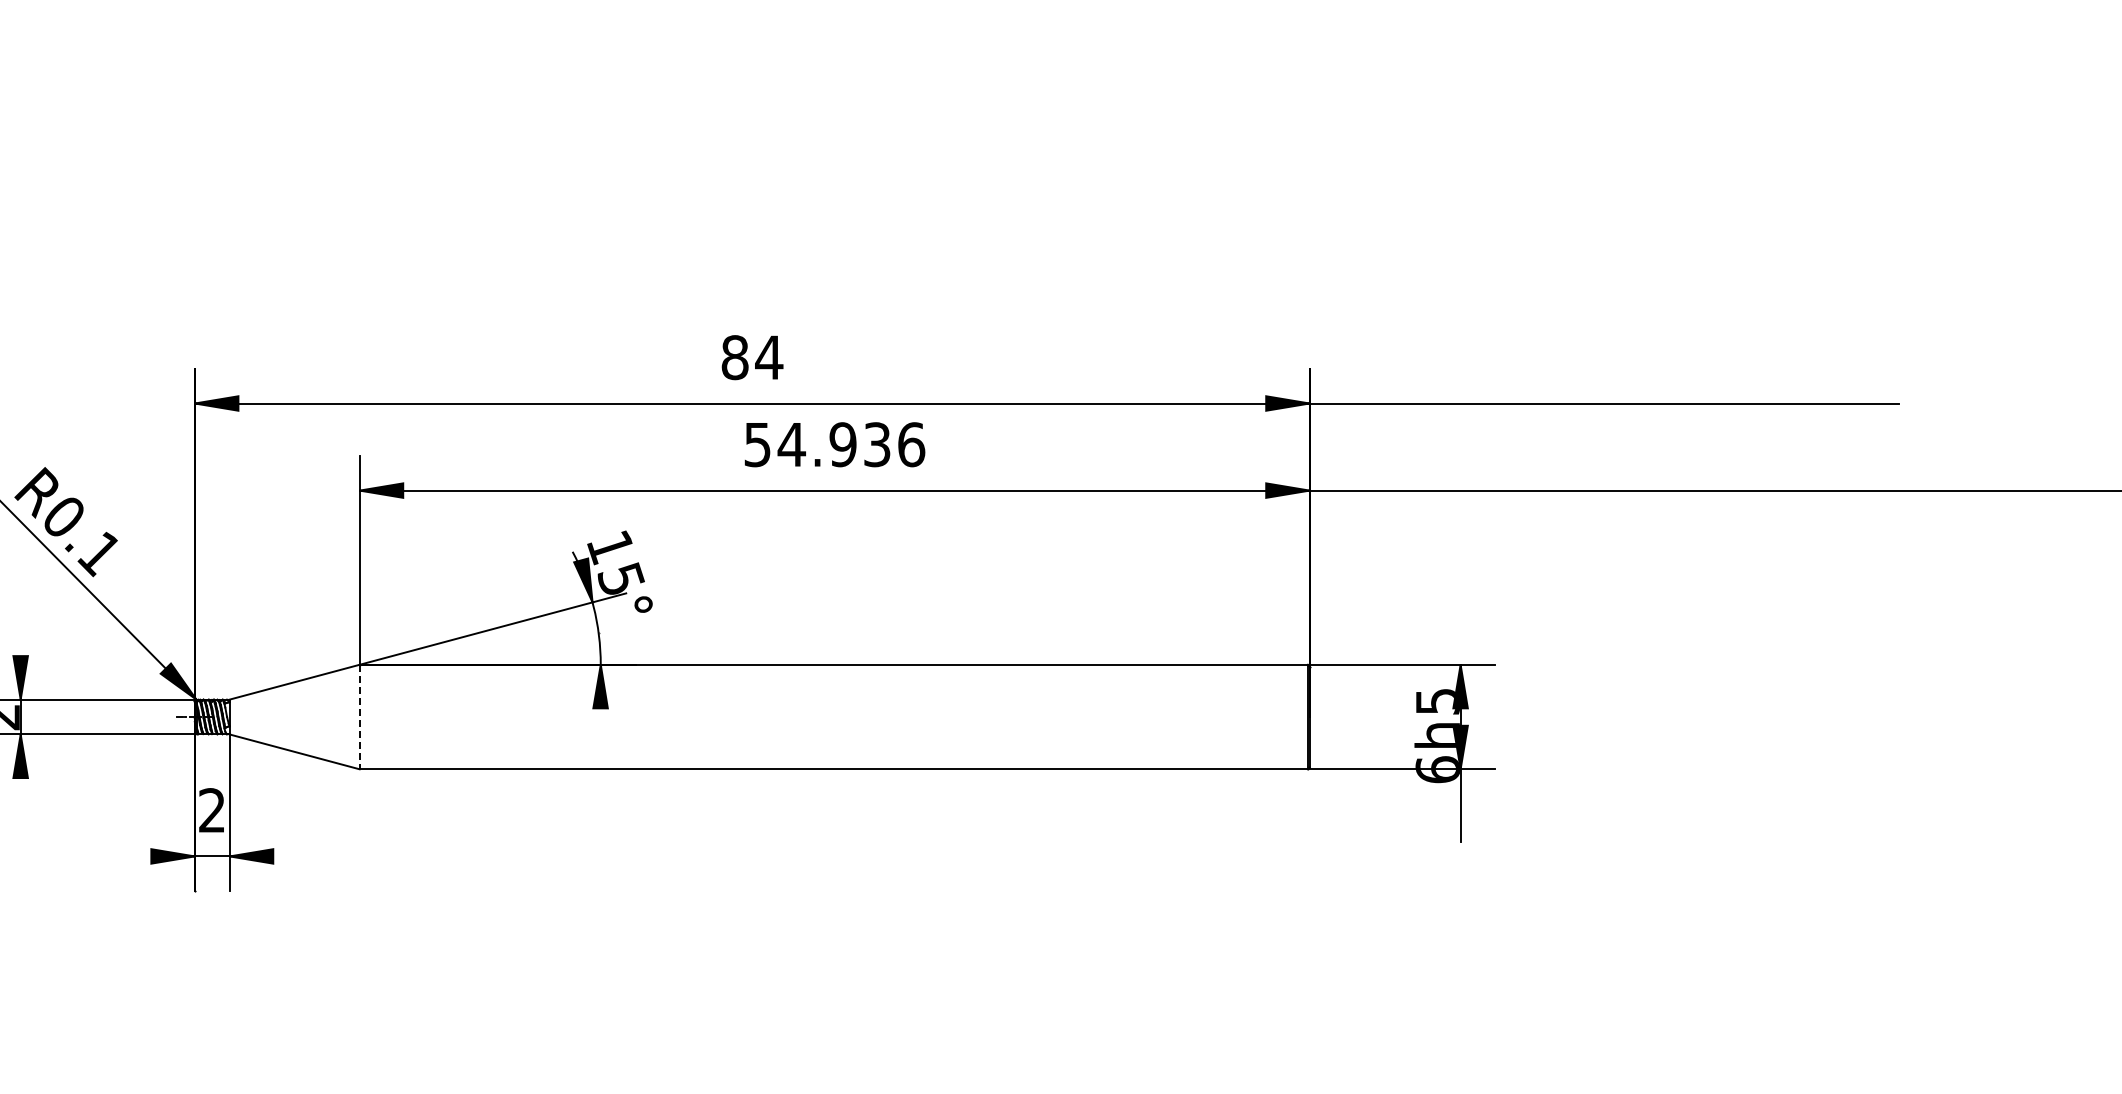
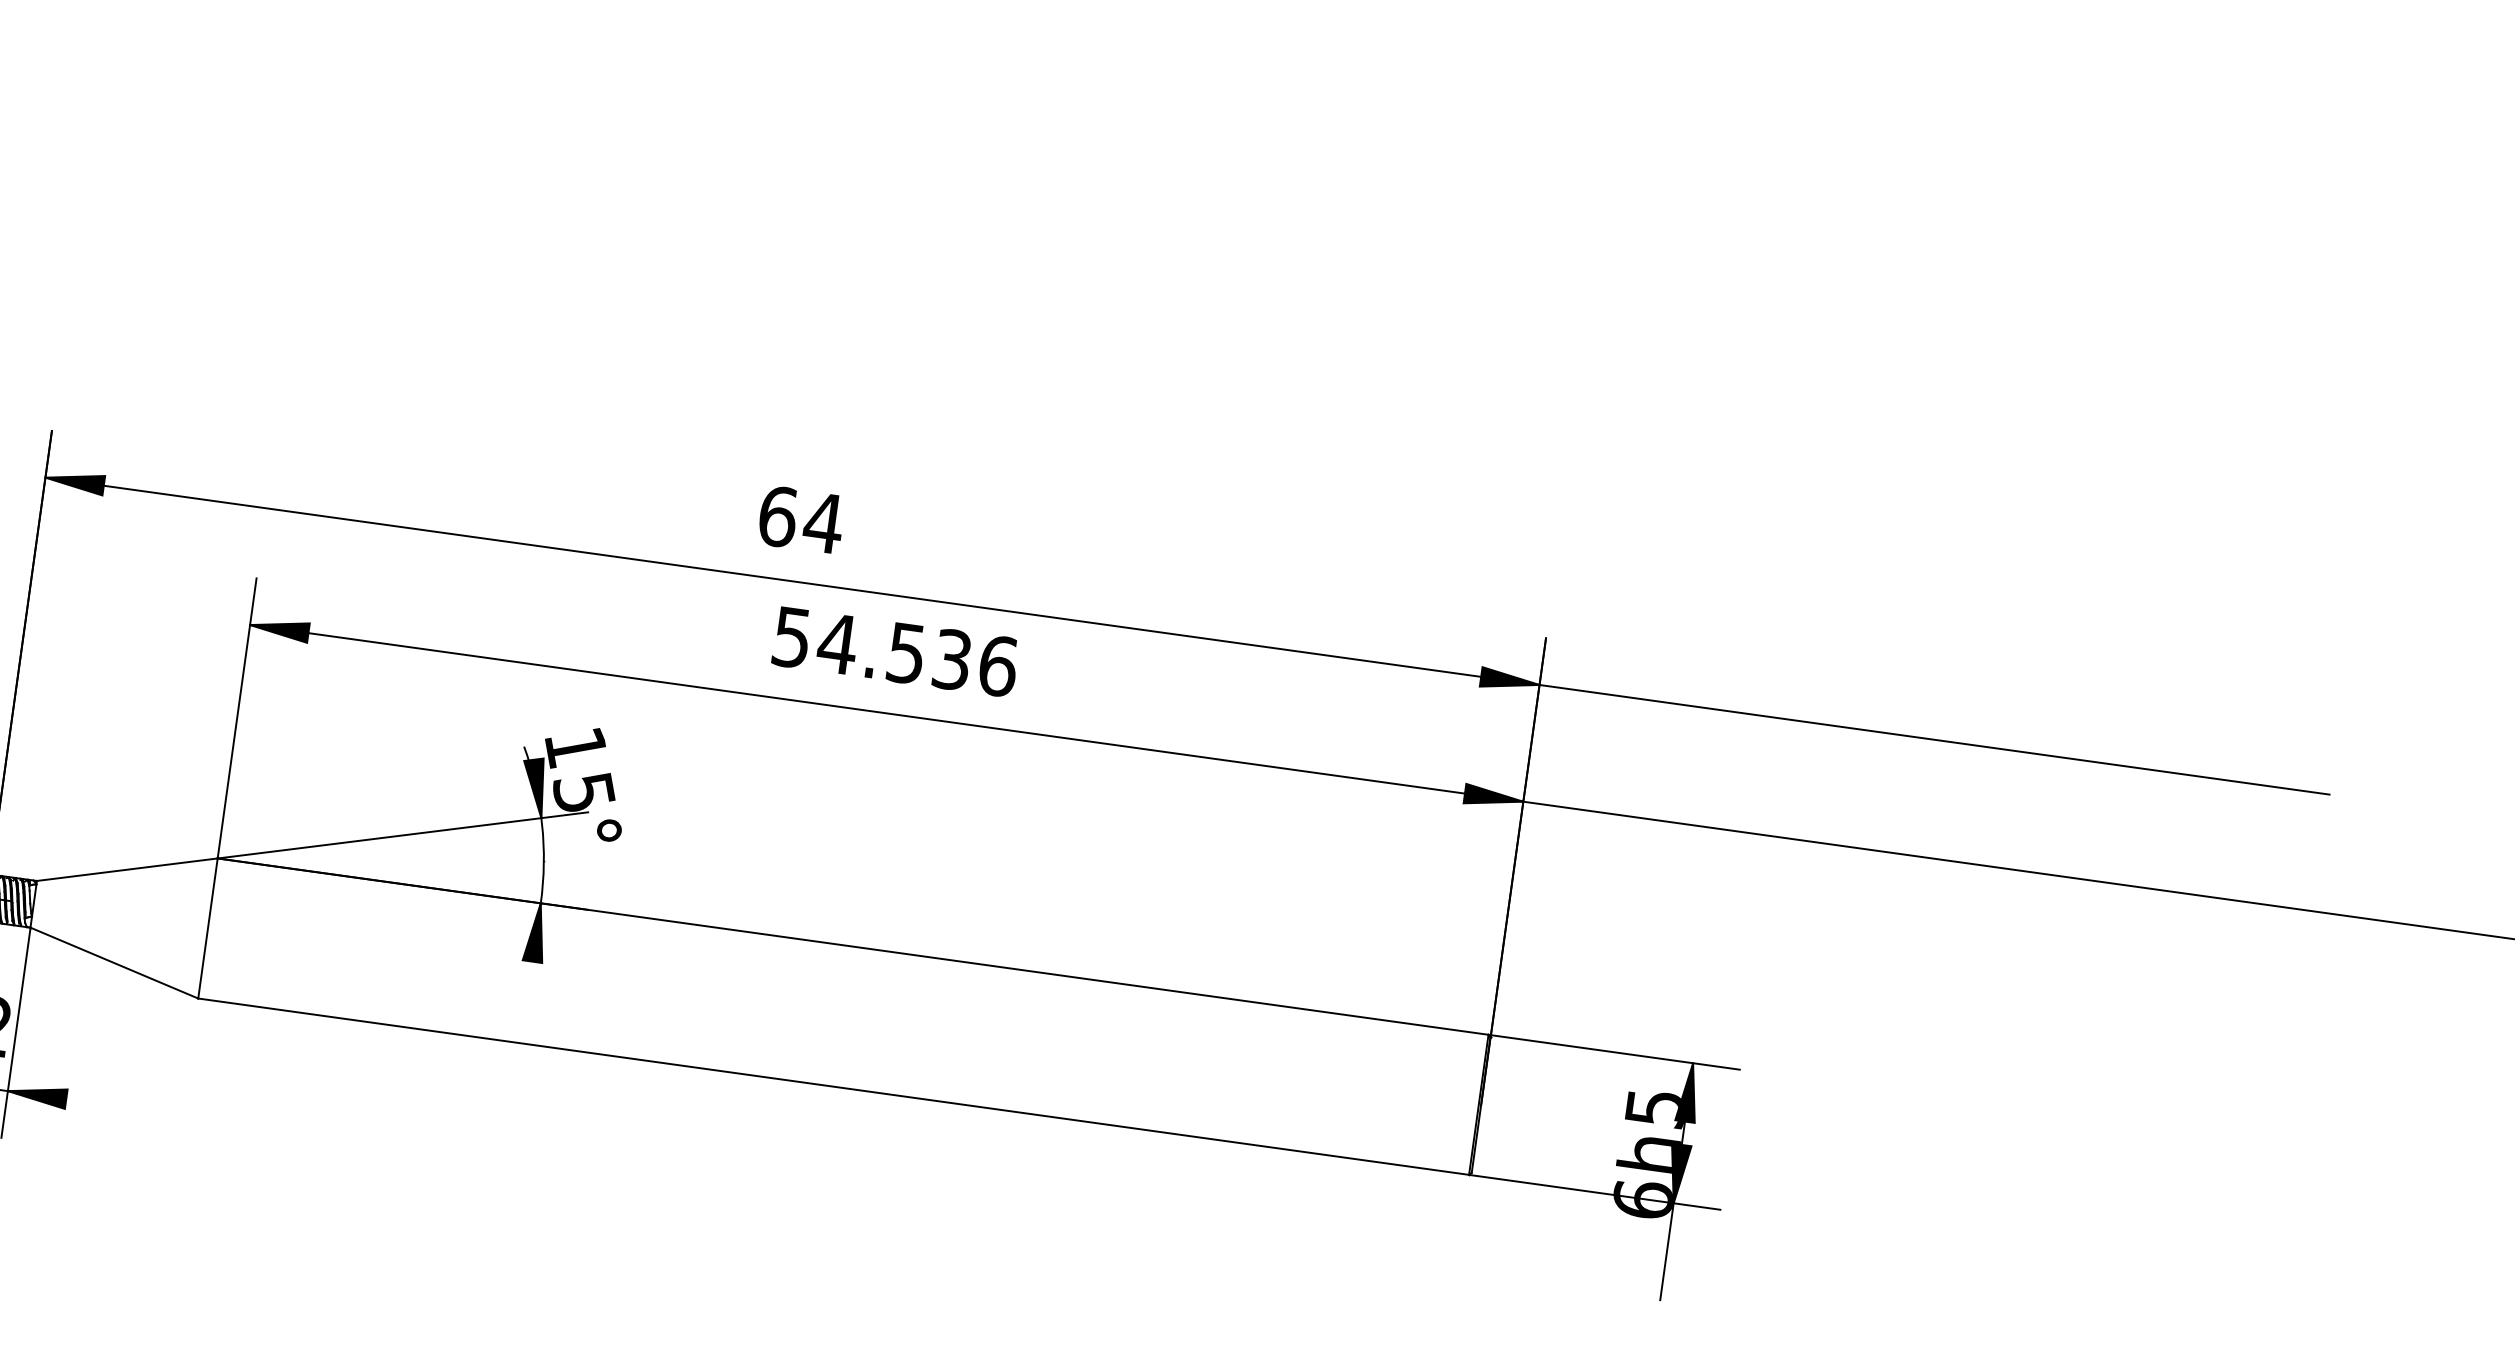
text: (734, 357) -> (777, 516), 84 -> 64
text: (842, 444) -> (905, 653), 54.936 -> 54.536
line: (359, 717) -> (207, 929), dashed -> solid

